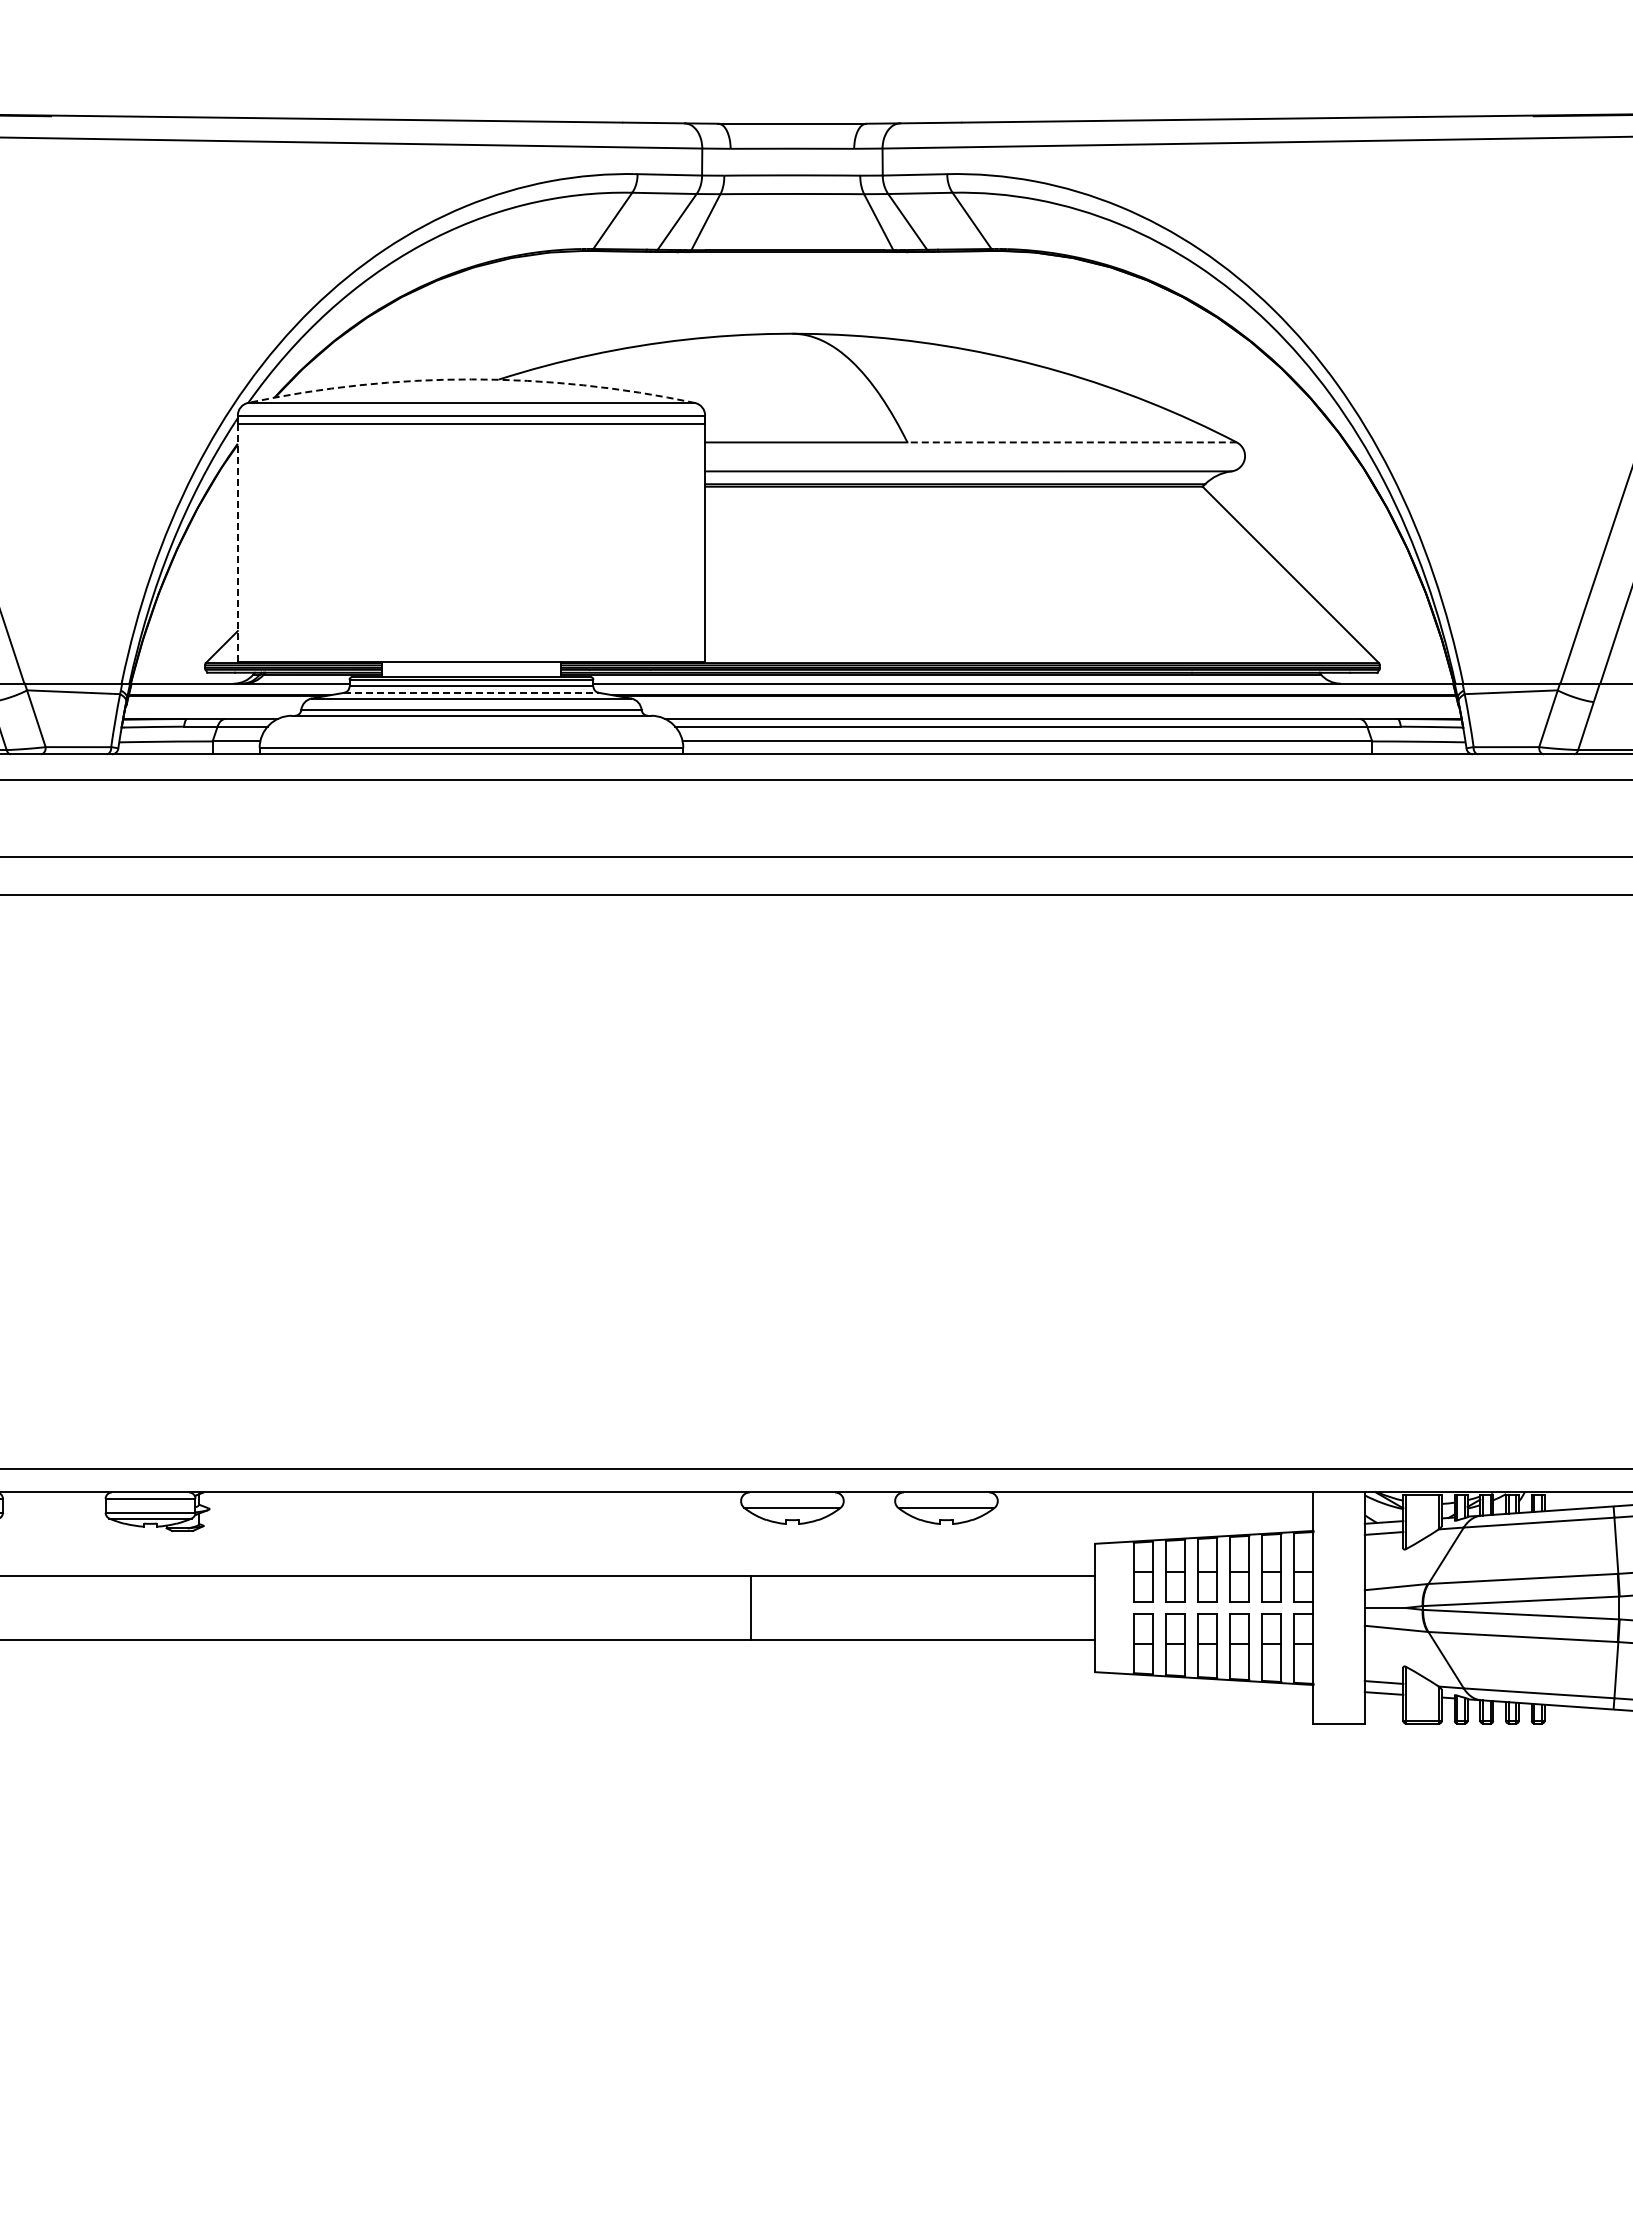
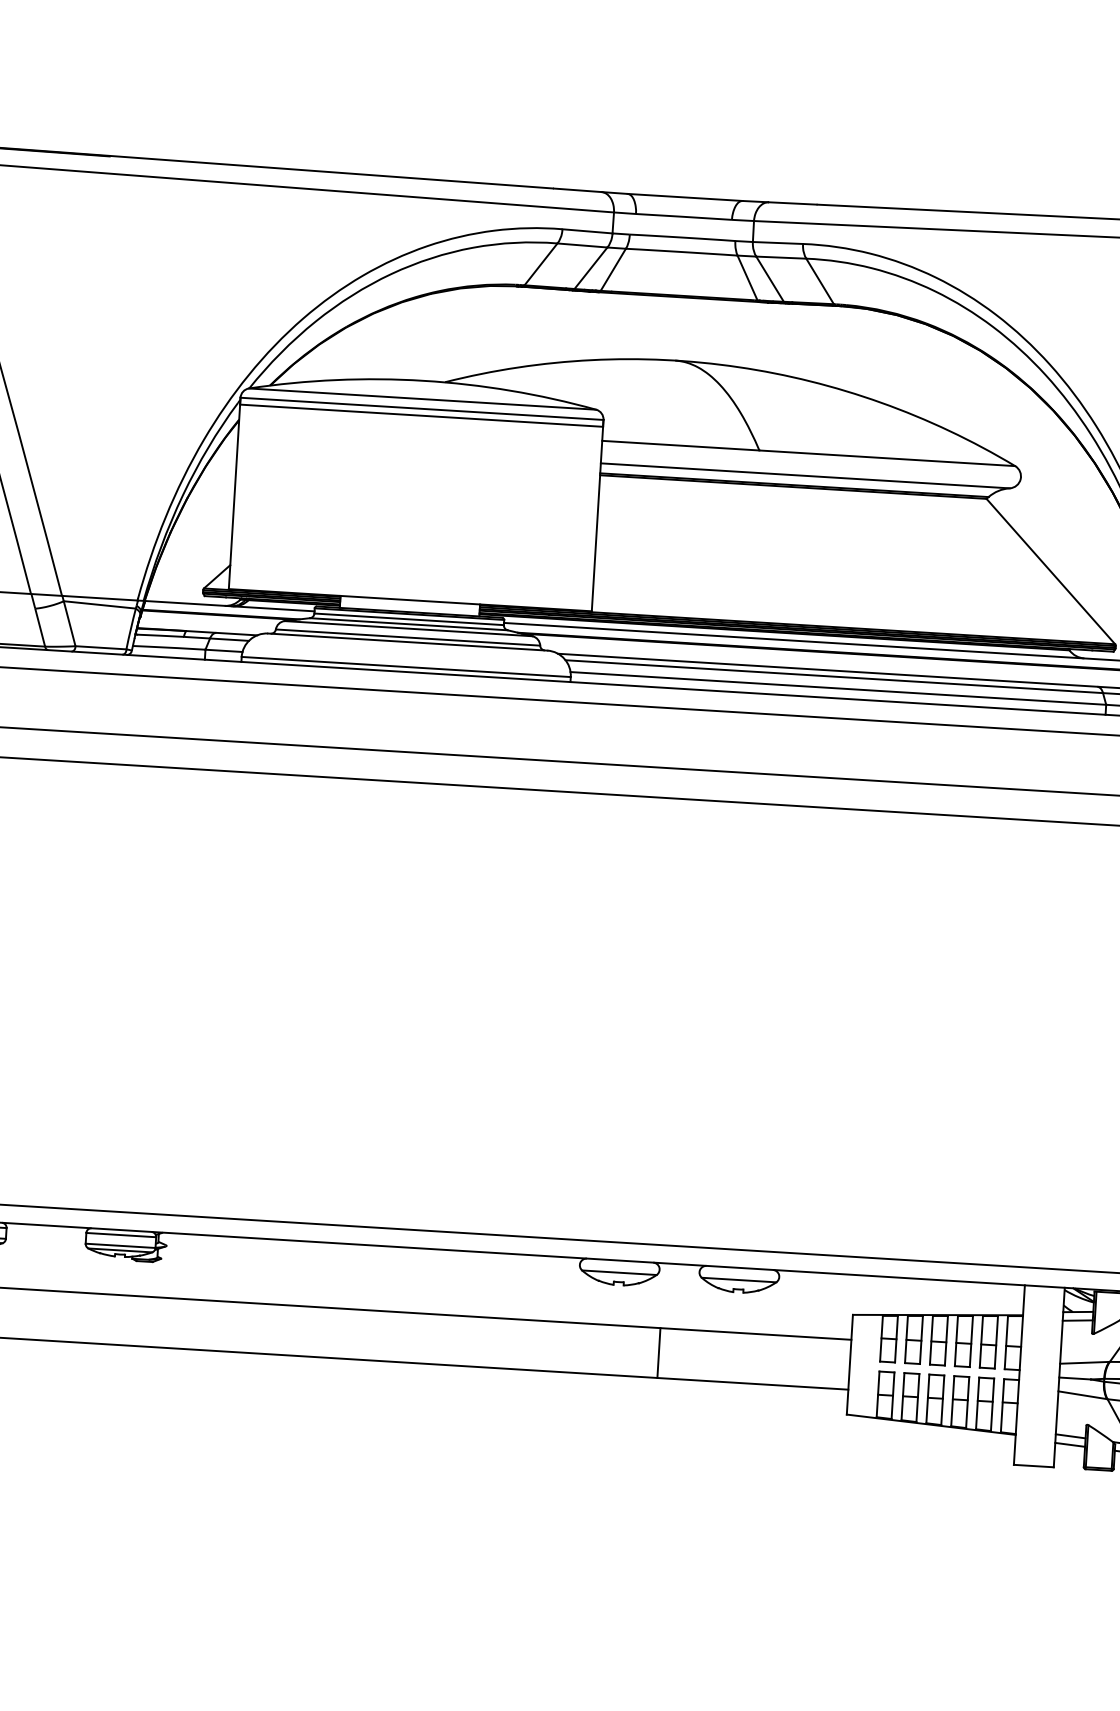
arc: (471, 379) -> (423, 380), dashed -> solid
line: (1072, 442) -> (887, 458), dashed -> solid
line: (237, 538) -> (234, 493), dashed -> solid
line: (471, 692) -> (408, 624), dashed -> solid
line: (751, 1607) -> (659, 1352), moved

